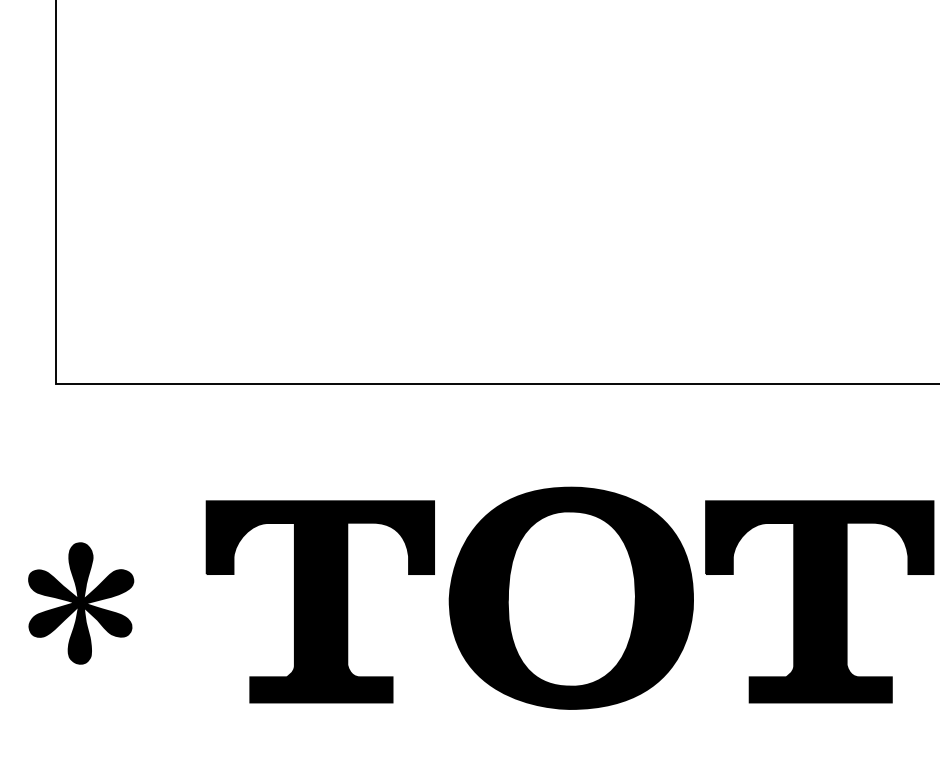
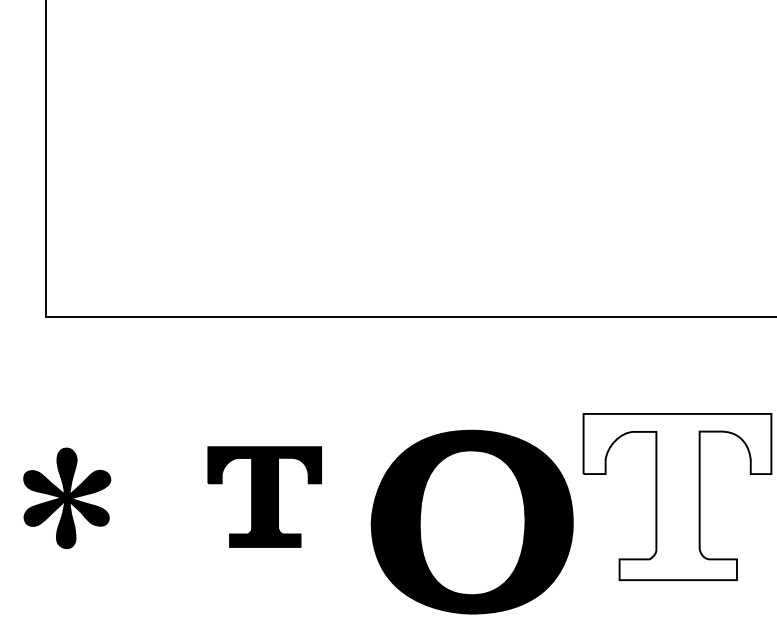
part: (570, 597) -> (471, 521), moved
part: (319, 601) -> (264, 496), size x0.6
fill: (819, 601) -> (677, 496), removed

